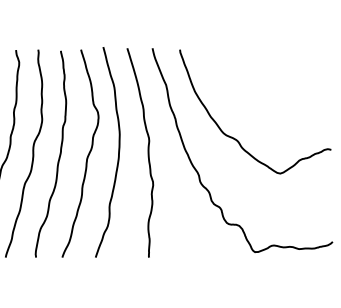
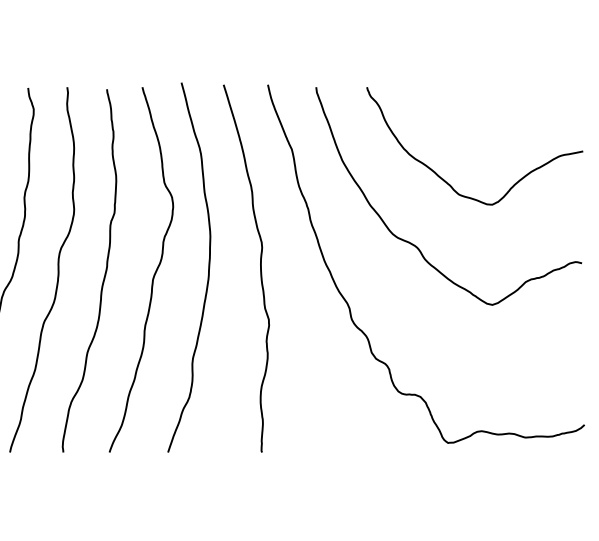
curve: (254, 102) -> (447, 180), added

